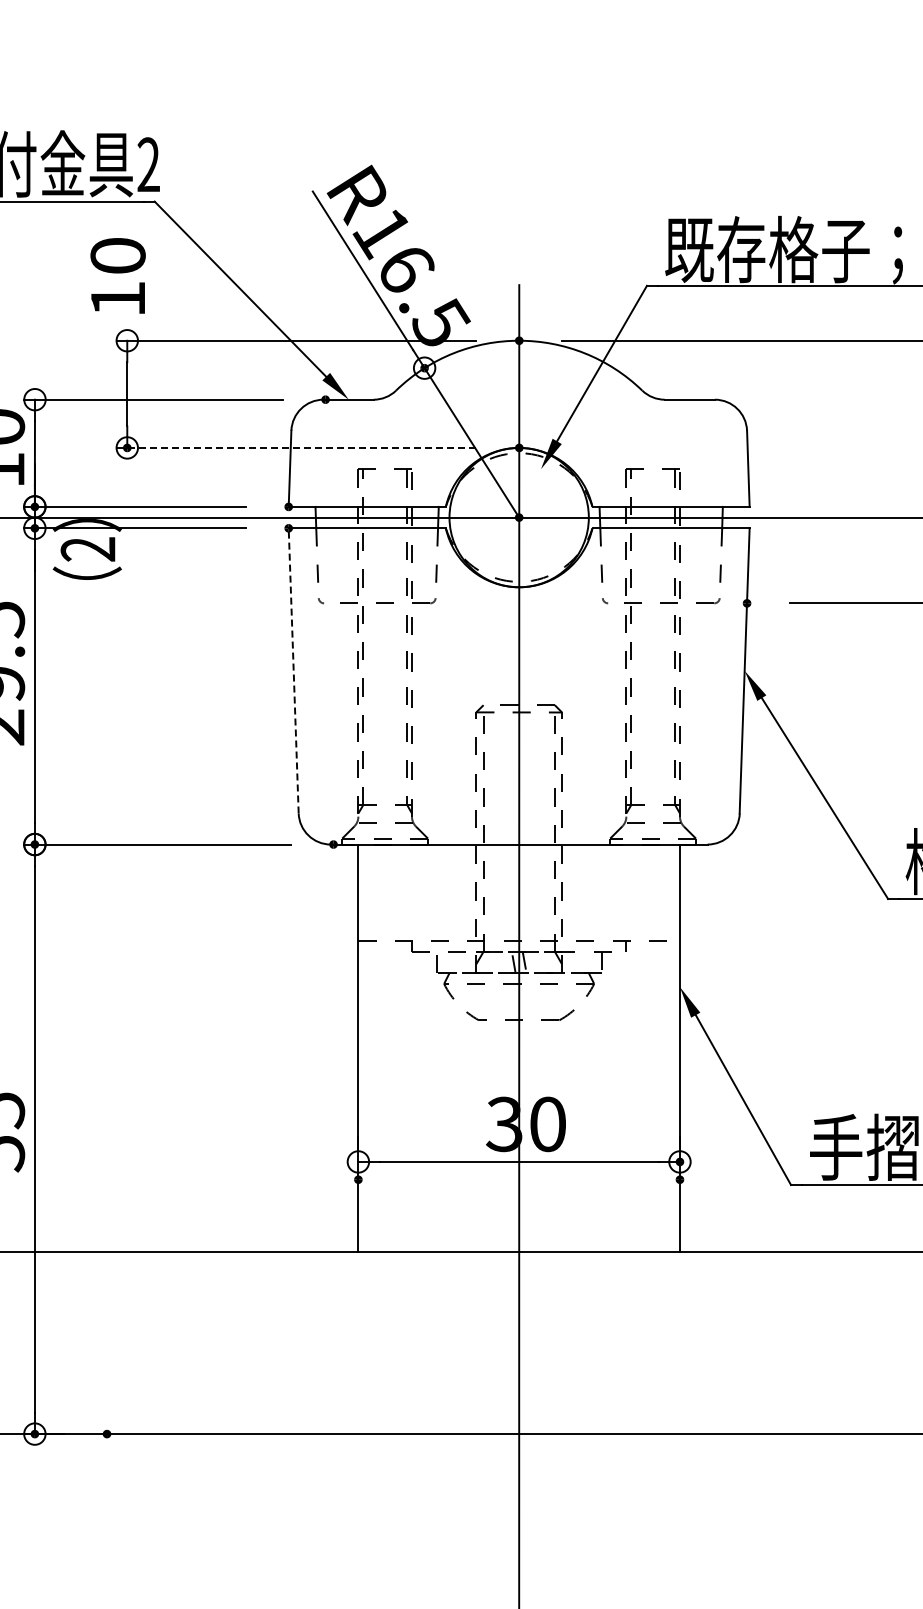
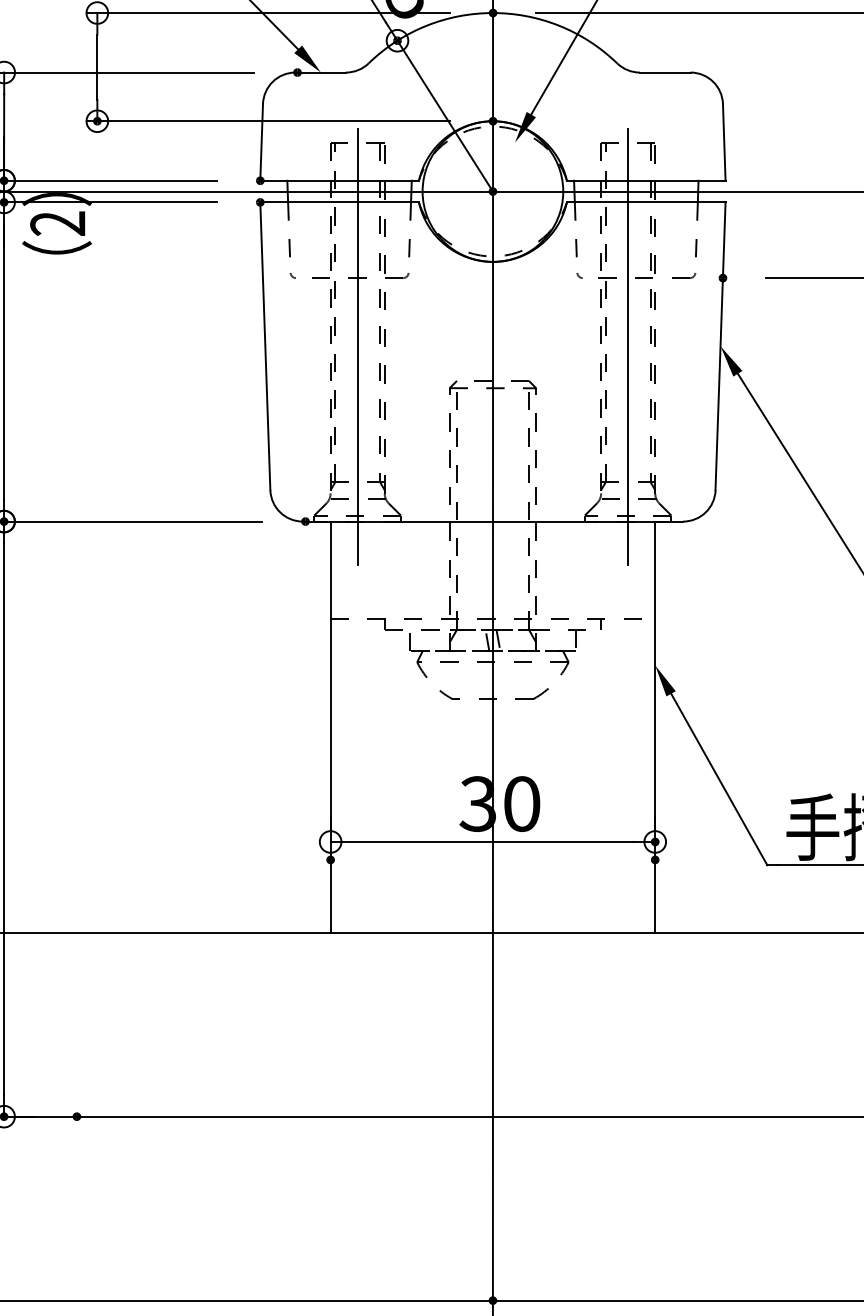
line: (296, 447) -> (268, 120), dashed -> solid
line: (293, 670) -> (265, 345), dashed -> solid
line: (385, 671) -> (358, 346), added
line: (653, 671) -> (628, 346), added

